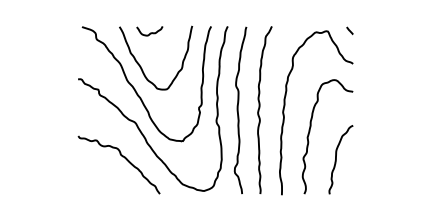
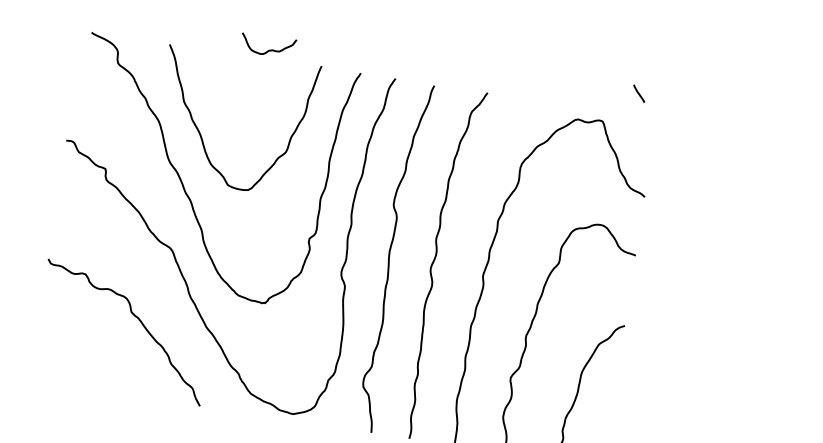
curve: (349, 30) -> (638, 92), moved
curve: (150, 32) -> (269, 48), moved

